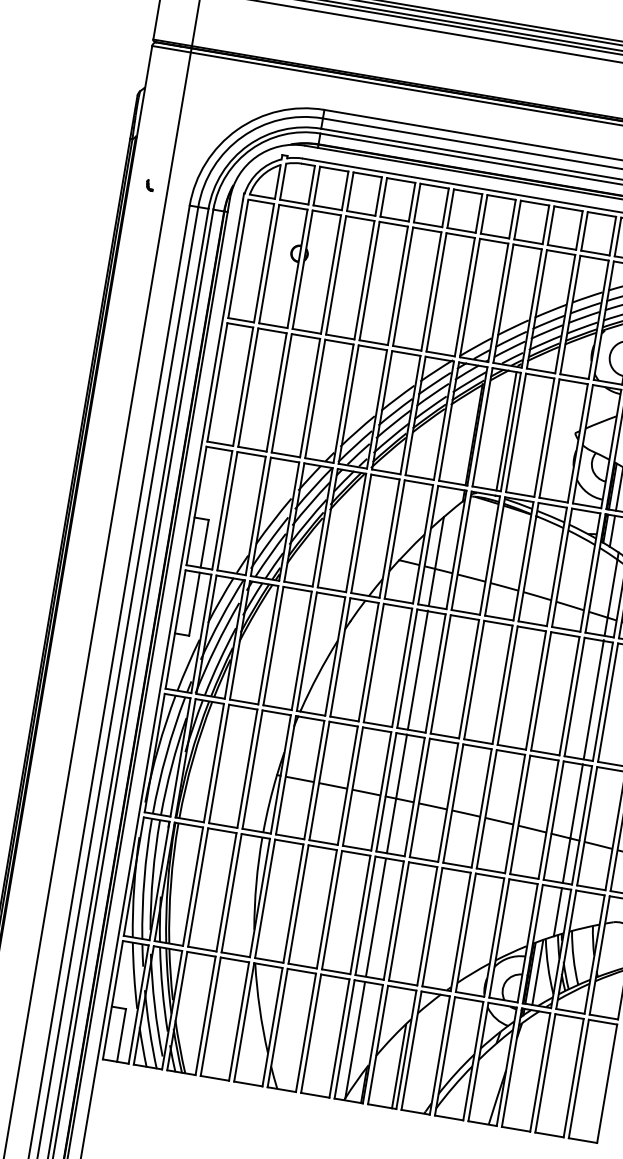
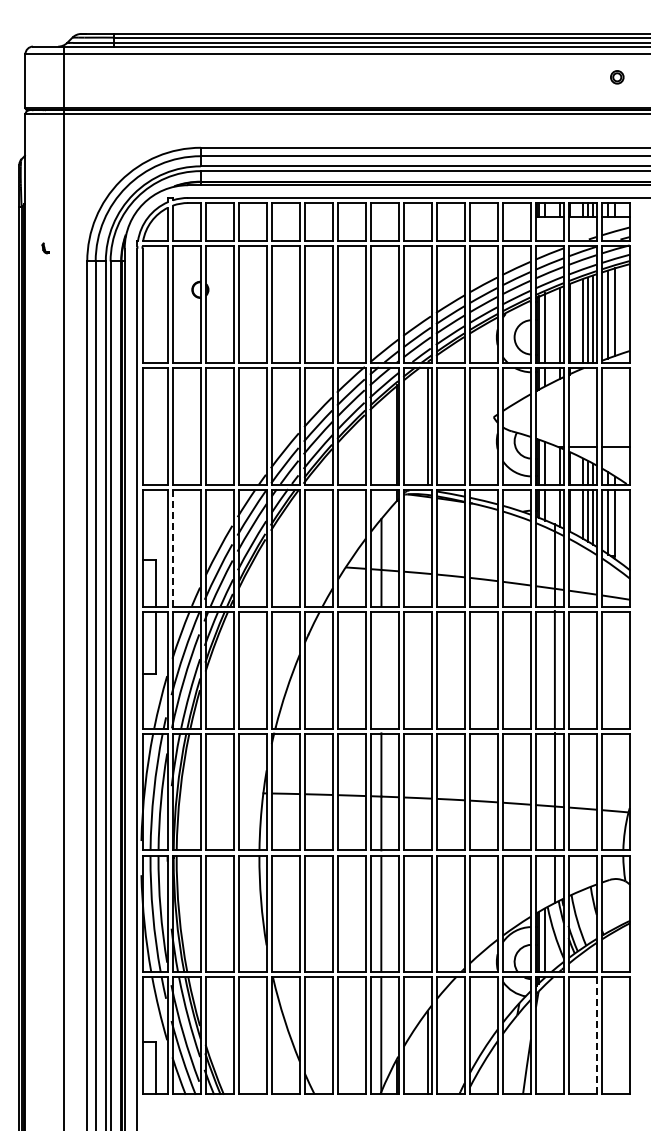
line: (227, 510) -> (172, 547), solid -> dashed
line: (418, 669) -> (381, 669), removed
line: (573, 1078) -> (596, 1036), solid -> dashed

